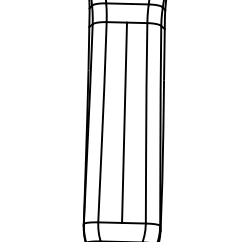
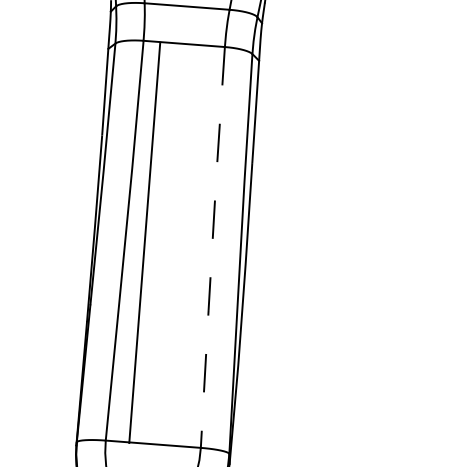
line: (124, 122) -> (144, 242), moved
line: (146, 123) -> (212, 247), solid -> dashed

